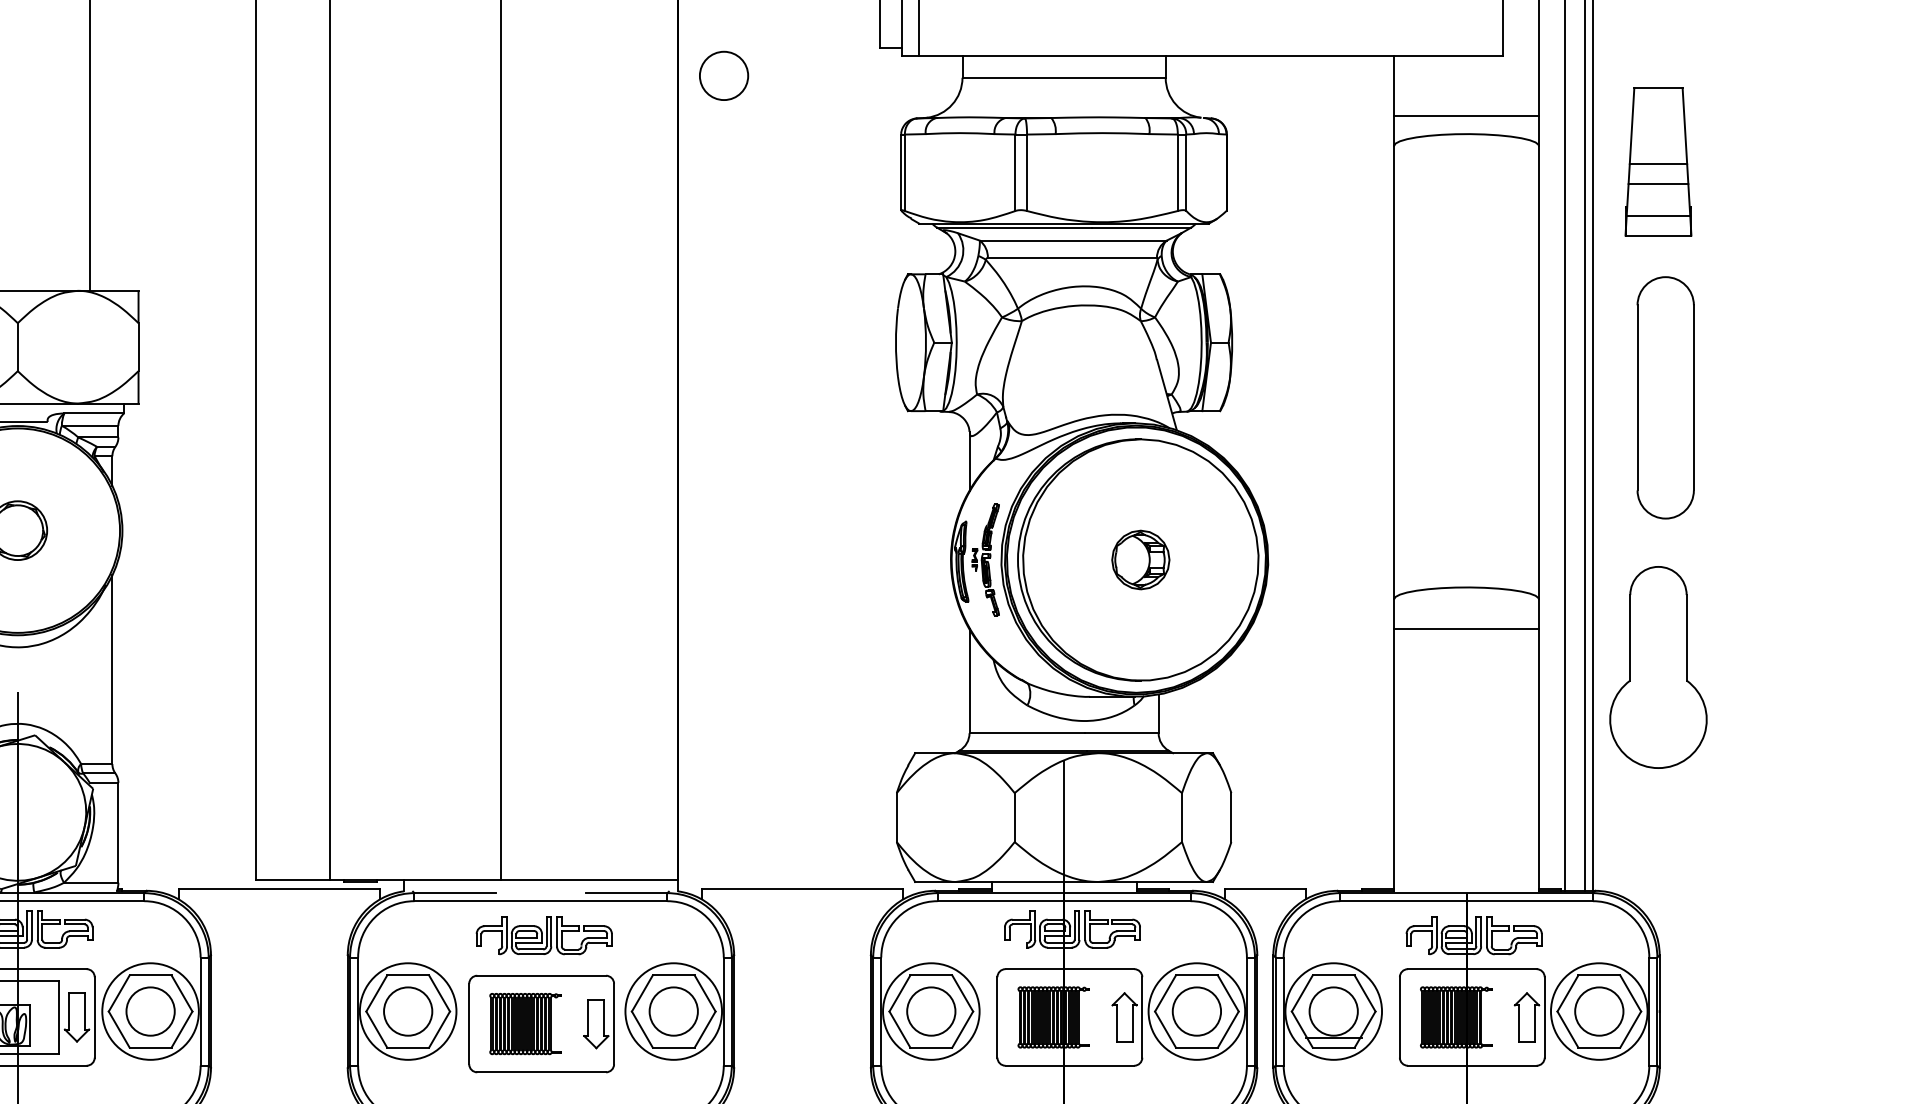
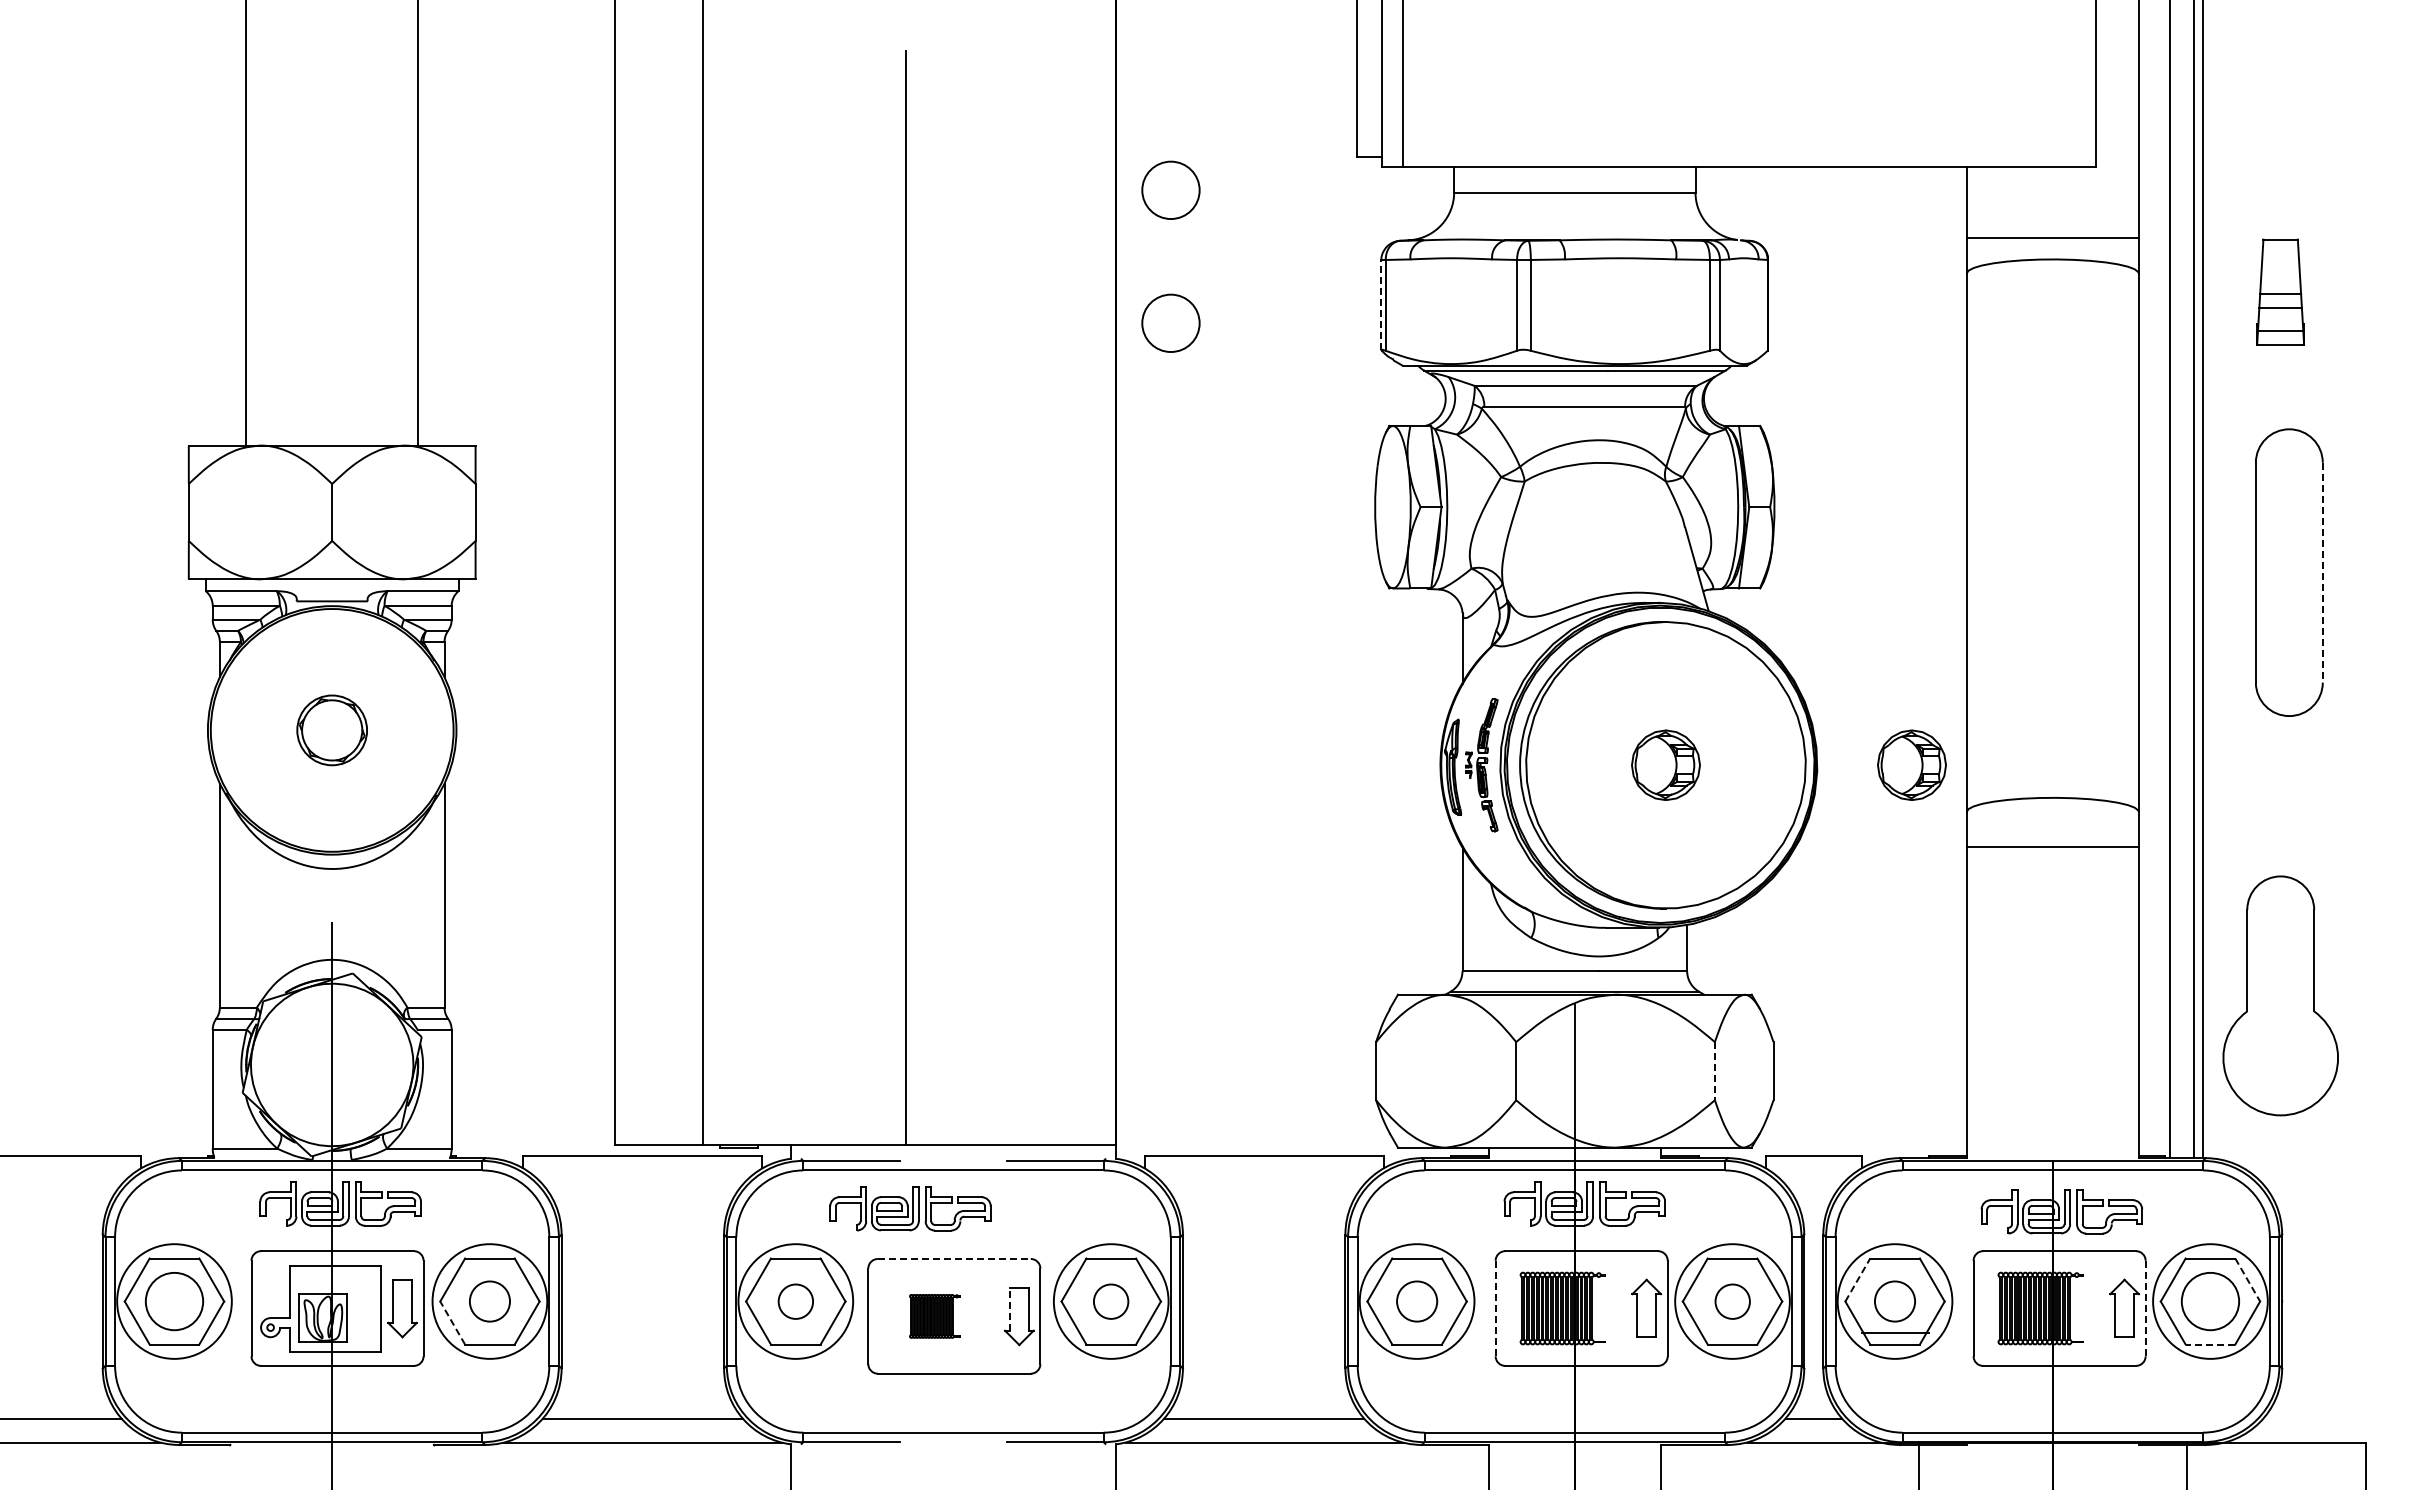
part: (1658, 161) -> (2280, 291), size x0.6
line: (901, 172) -> (1381, 304), solid -> dashed
circle: (723, 187) -> (1170, 322), added
line: (1693, 397) -> (2322, 572), solid -> dashed
part: (1347, 559) -> (1911, 764), added
part: (1658, 667) -> (2280, 995), moved
line: (1181, 817) -> (1714, 1071), solid -> dashed
part: (544, 935) -> (910, 1208), moved
line: (541, 975) -> (954, 1258), solid -> dashed
line: (1302, 993) -> (1857, 1280), solid -> dashed
line: (1630, 993) -> (2247, 1280), solid -> dashed
circle: (150, 1011) -> (489, 1301), size x0.7
circle: (407, 1011) -> (795, 1301), size x0.6
circle: (673, 1011) -> (1110, 1301), size x0.6
circle: (930, 1011) -> (1416, 1301), size x0.7
circle: (1196, 1011) -> (1732, 1301), size x0.6
circle: (1333, 1011) -> (1894, 1301), size x0.7
line: (997, 1017) -> (1495, 1308), solid -> dashed
line: (1544, 1017) -> (2145, 1308), solid -> dashed
line: (588, 1018) -> (1009, 1309), solid -> dashed
part: (524, 1024) -> (934, 1316), size x0.6
line: (119, 1030) -> (452, 1323), solid -> dashed
line: (1599, 1047) -> (2210, 1344), solid -> dashed

